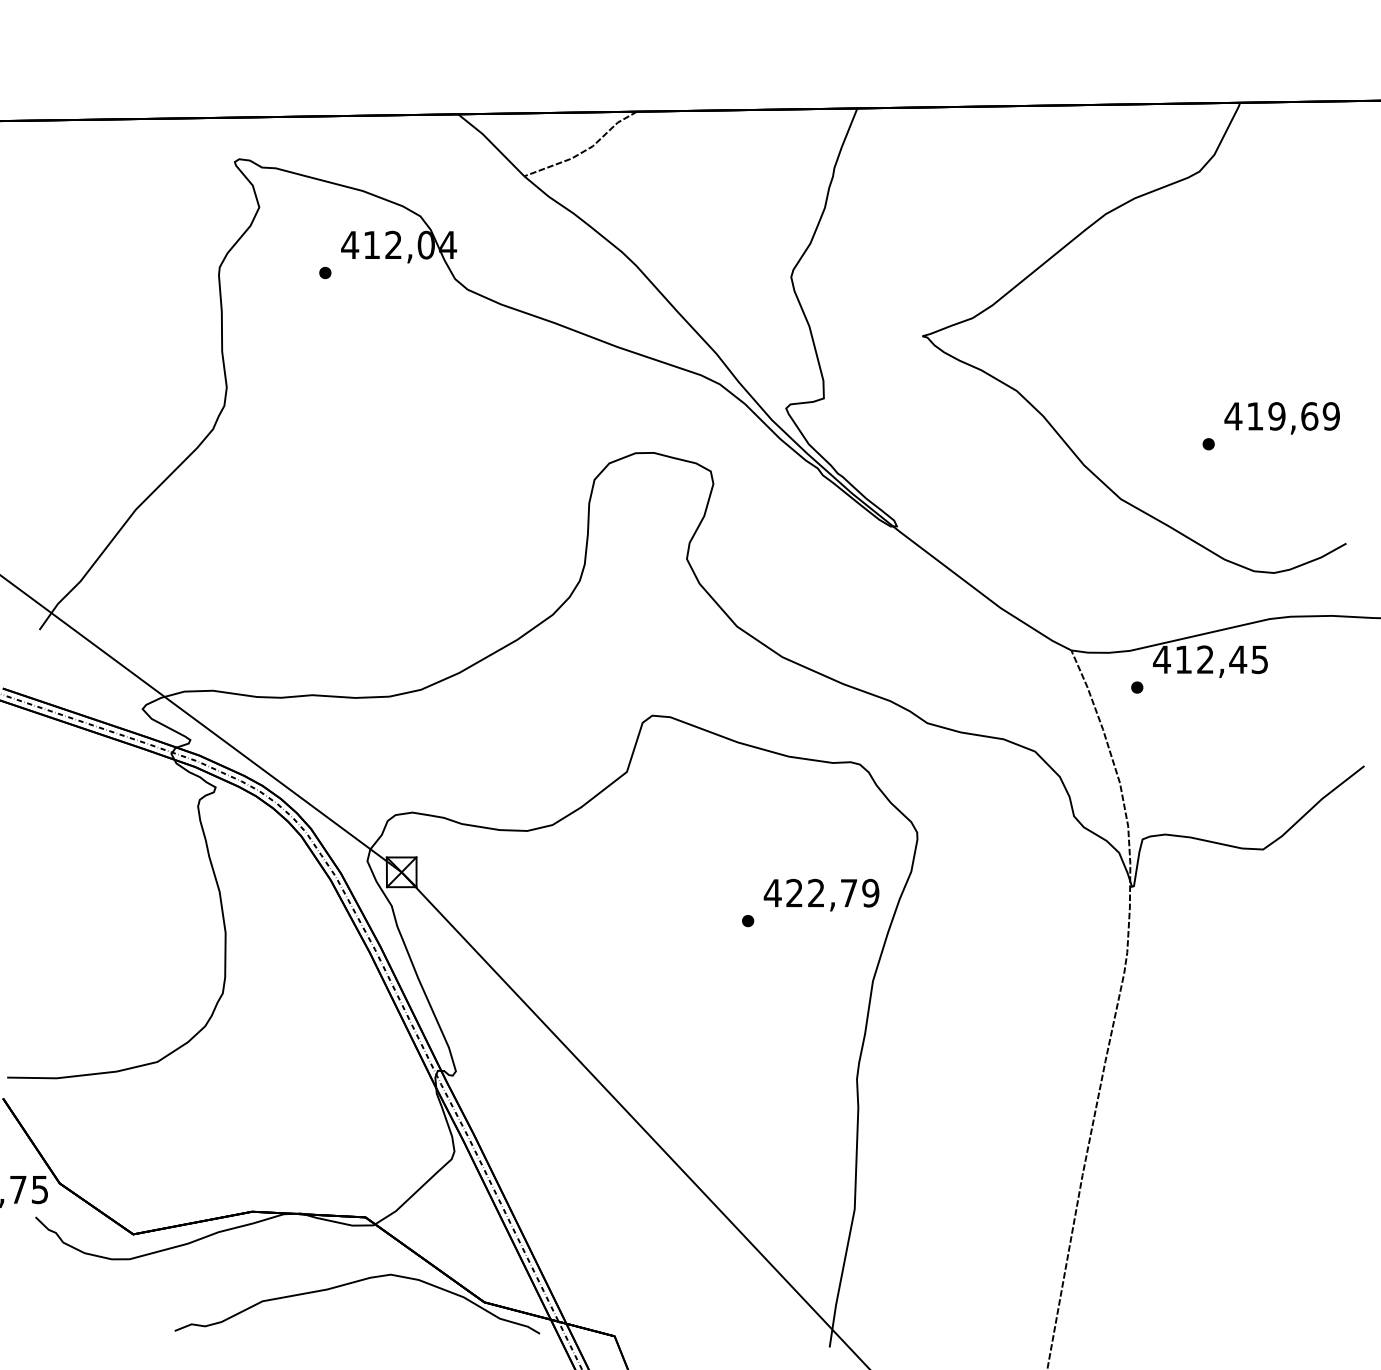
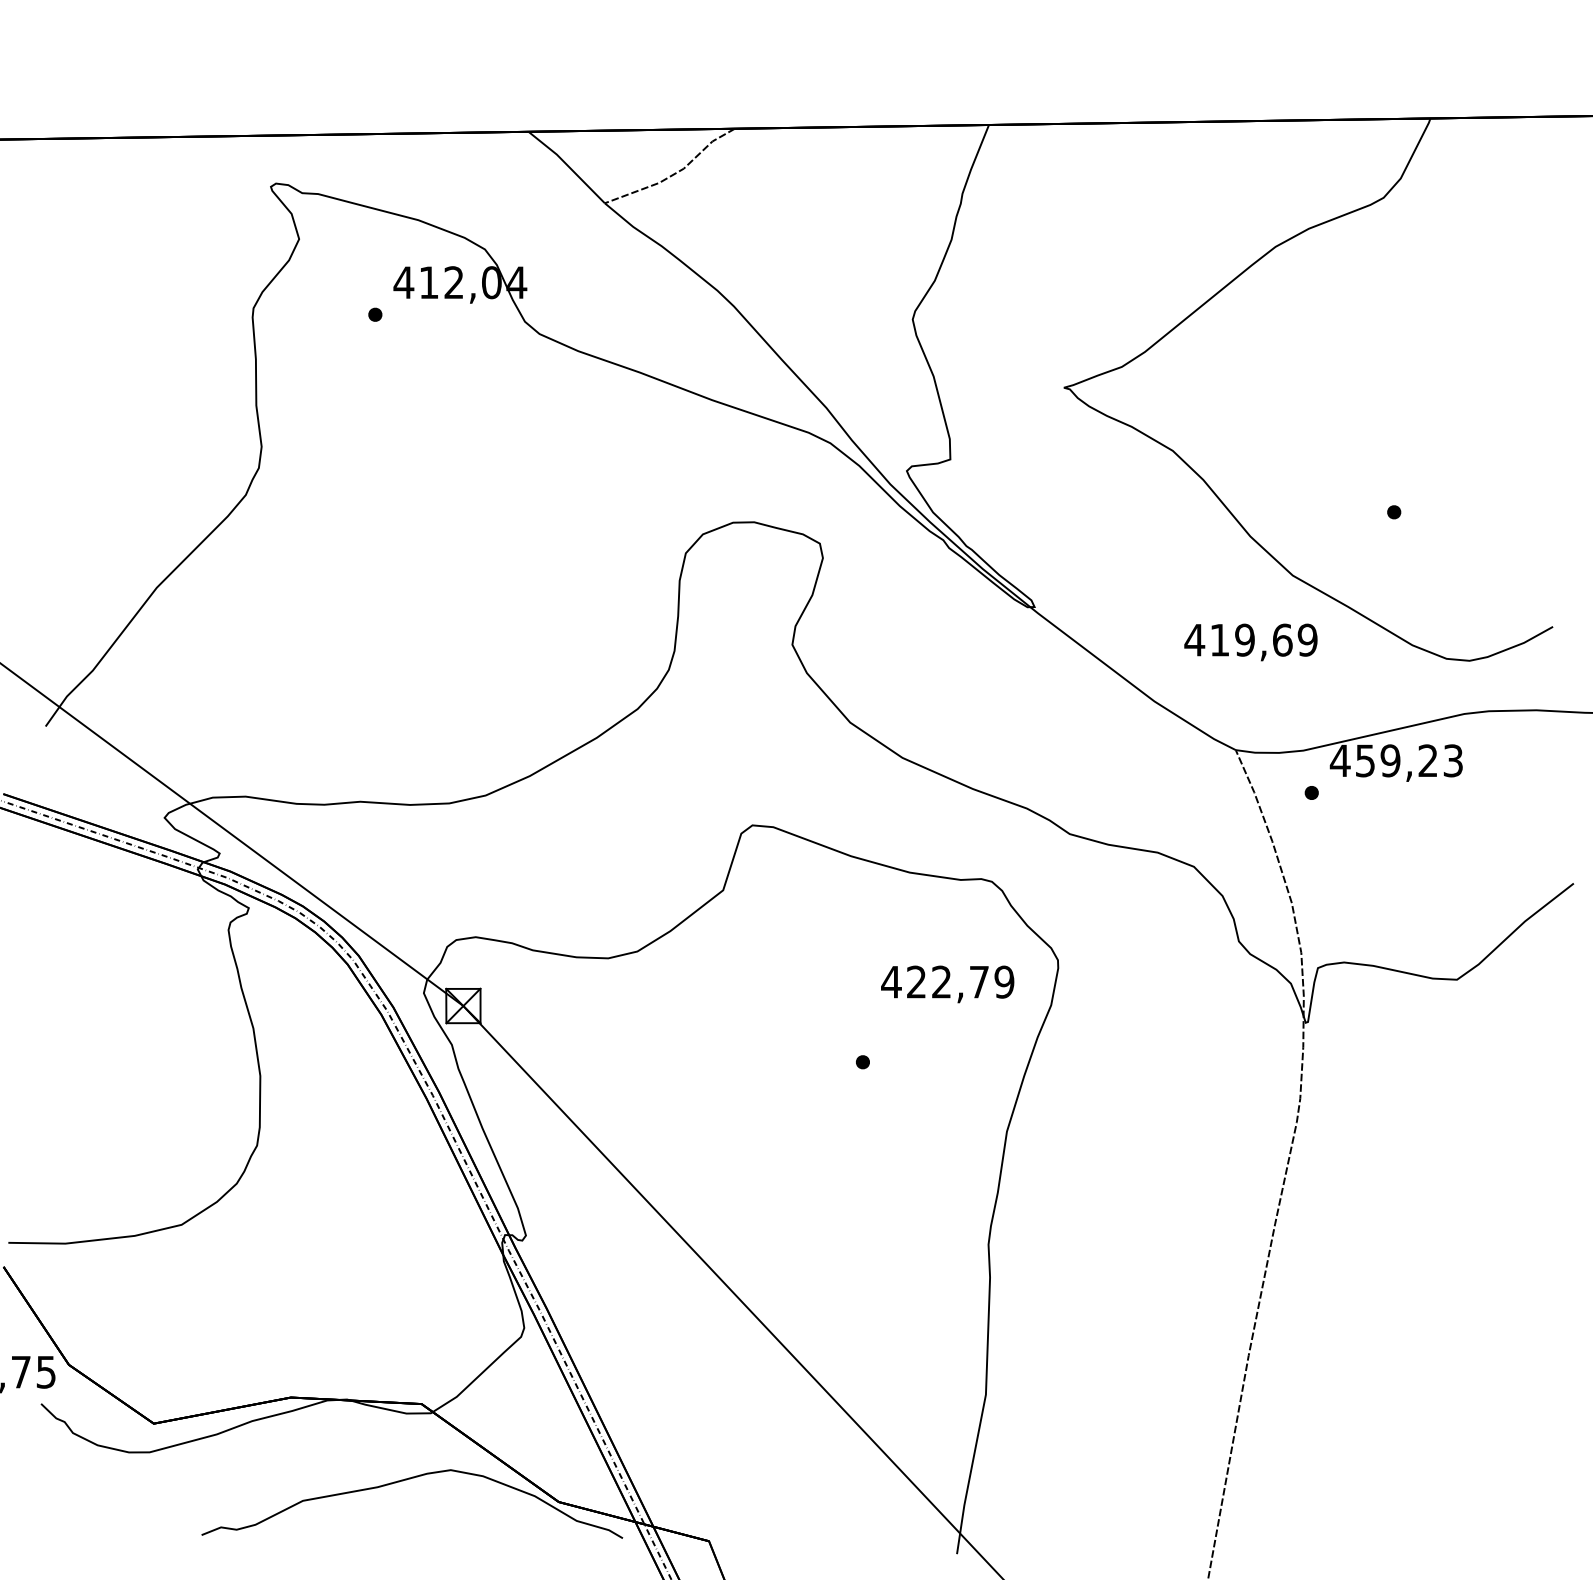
text: (1281, 418) -> (1250, 642), moved
text: (1221, 659) -> (1409, 760), 412,45 -> 459,23
text: (821, 895) -> (947, 984), moved

